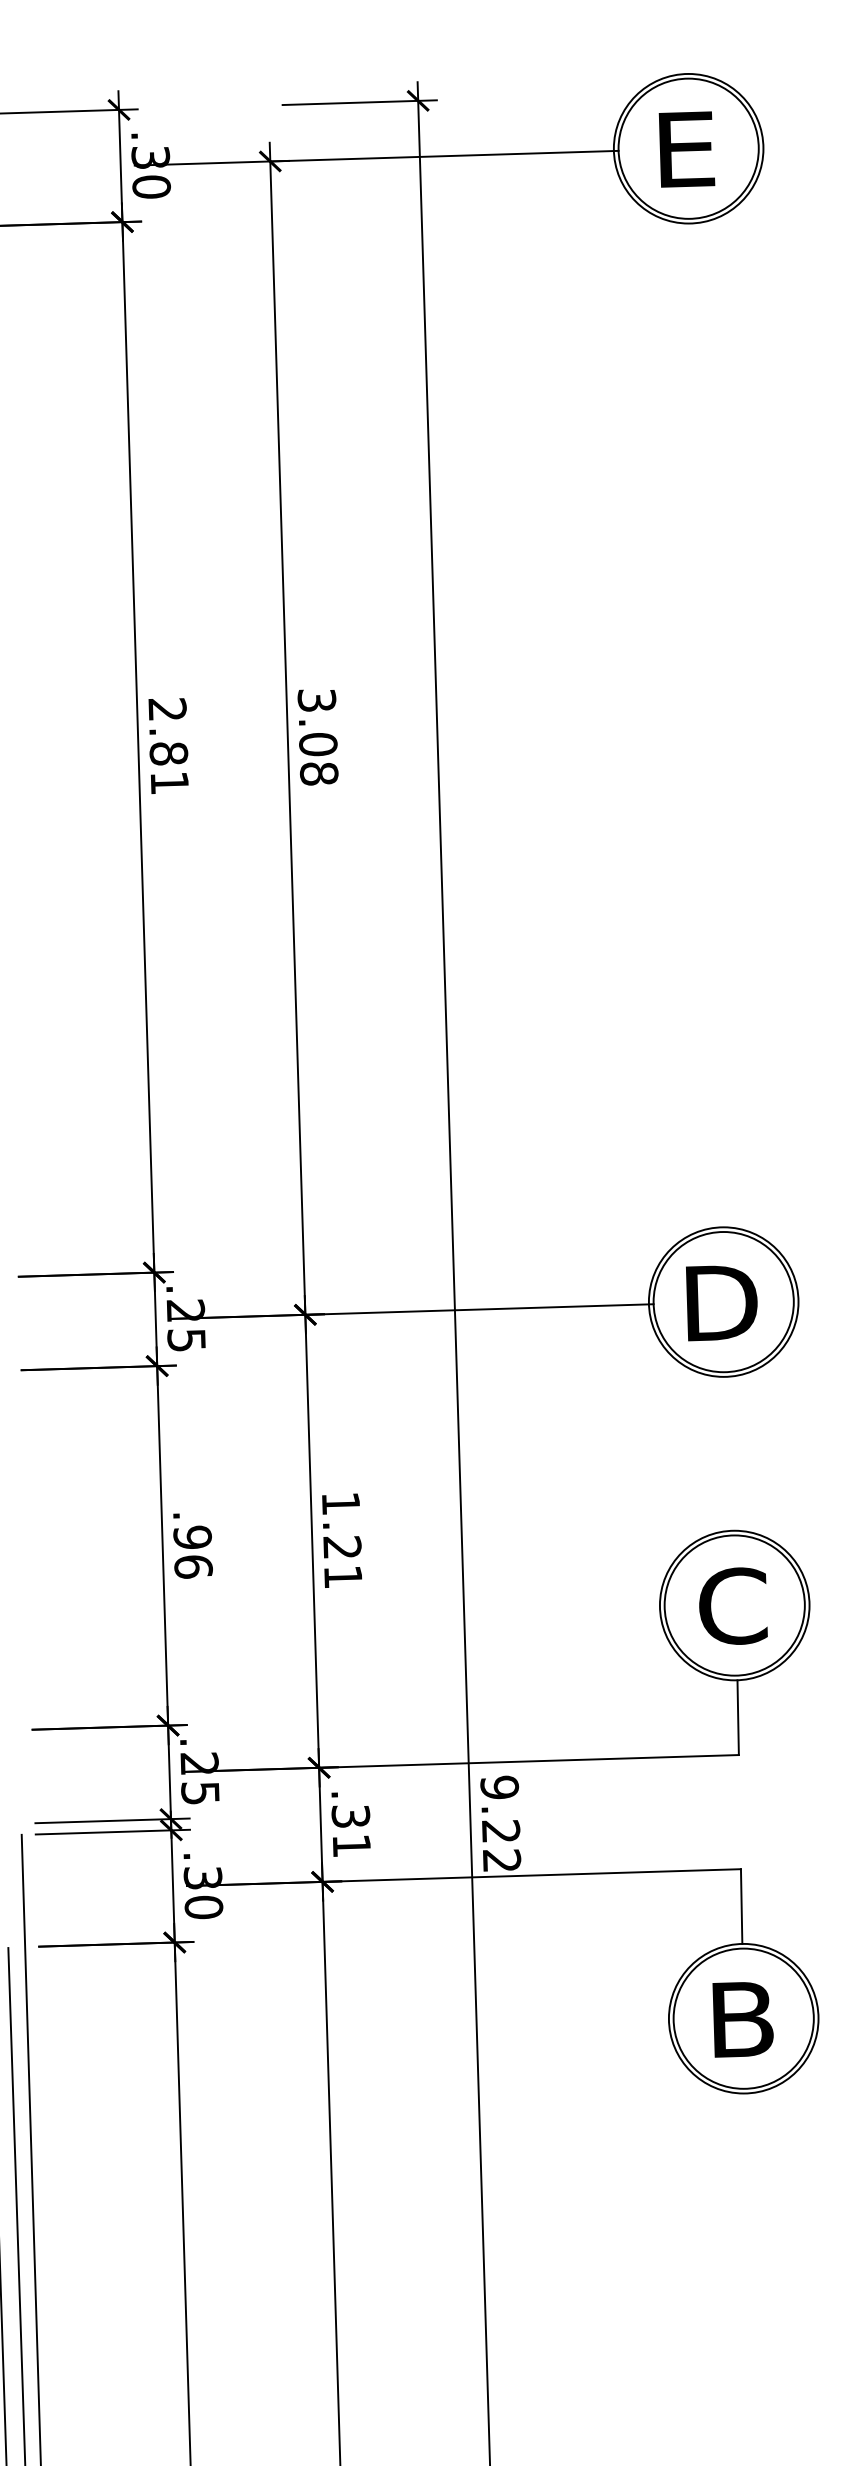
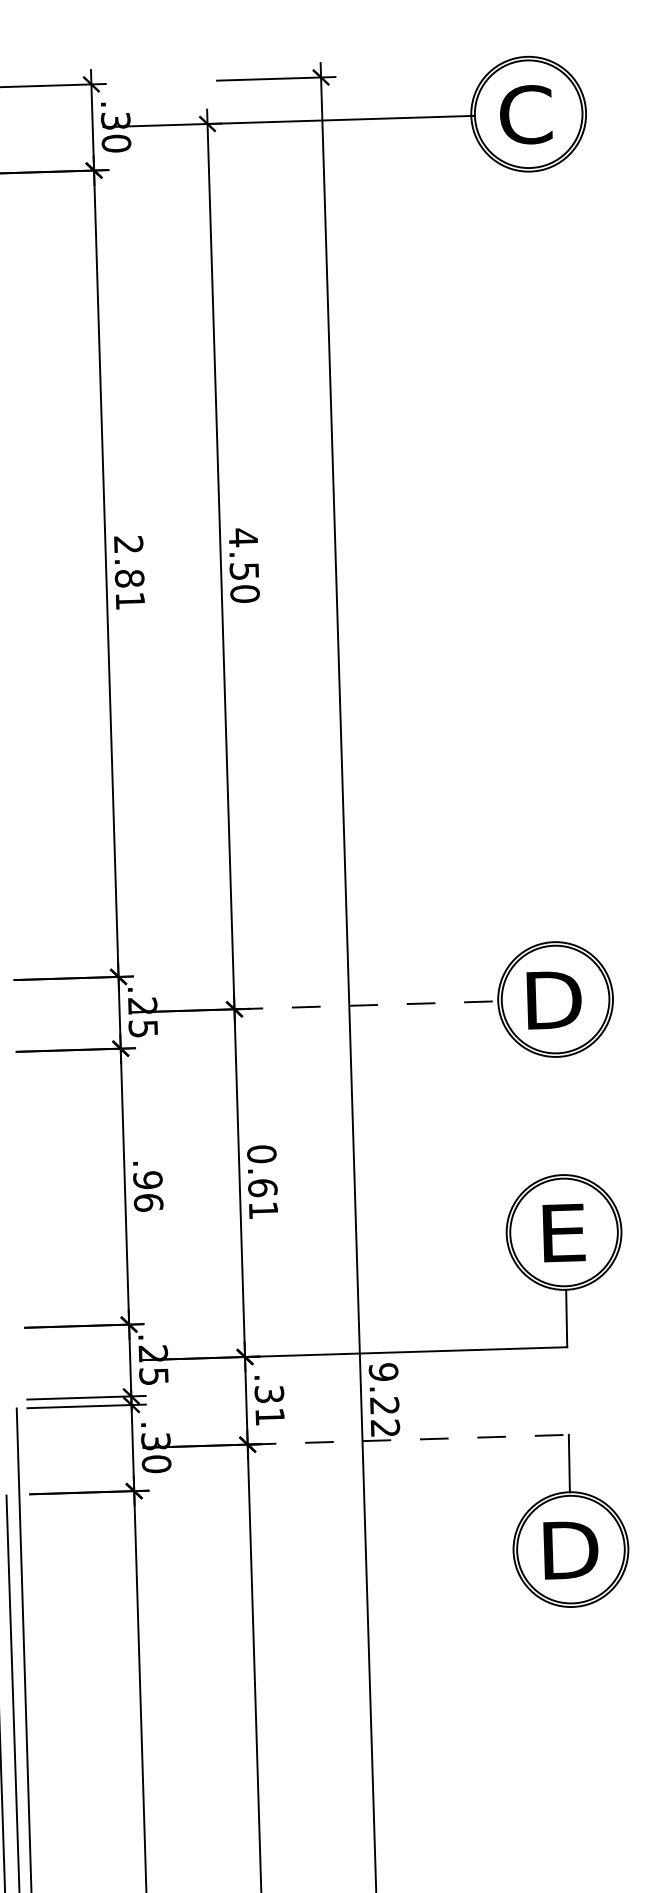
text: (685, 149) -> (526, 114), E -> C
text: (317, 736) -> (243, 565), 3.08 -> 4.50
line: (480, 1309) -> (368, 1005), solid -> dashed
text: (341, 1525) -> (262, 1171), 1.21 -> 0.61
text: (733, 1605) -> (563, 1232), C -> E
line: (532, 1875) -> (408, 1439), solid -> dashed
text: (743, 2019) -> (570, 1550), B -> D

